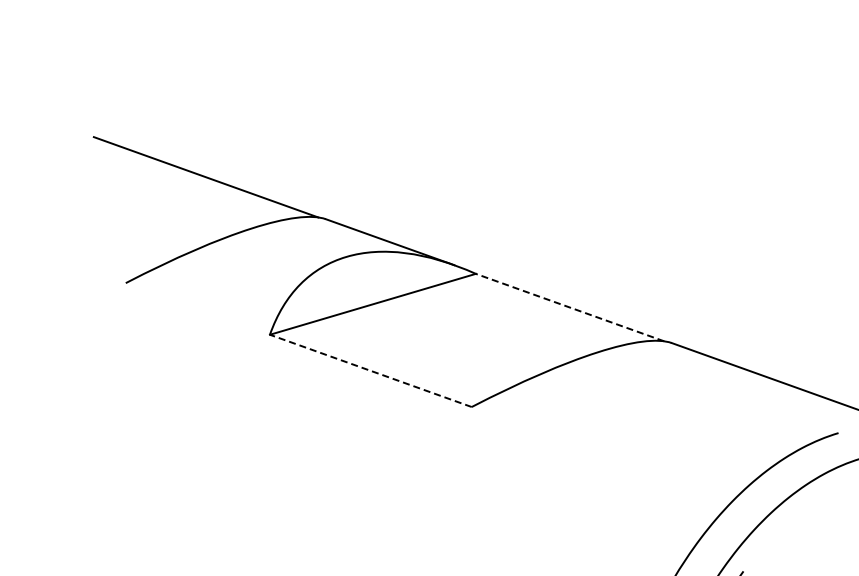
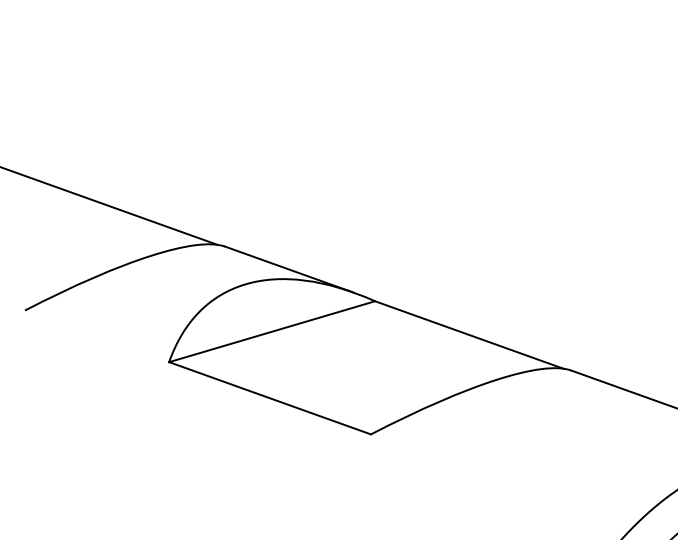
line: (570, 307) -> (469, 334), dashed -> solid
line: (370, 370) -> (269, 397), dashed -> solid

